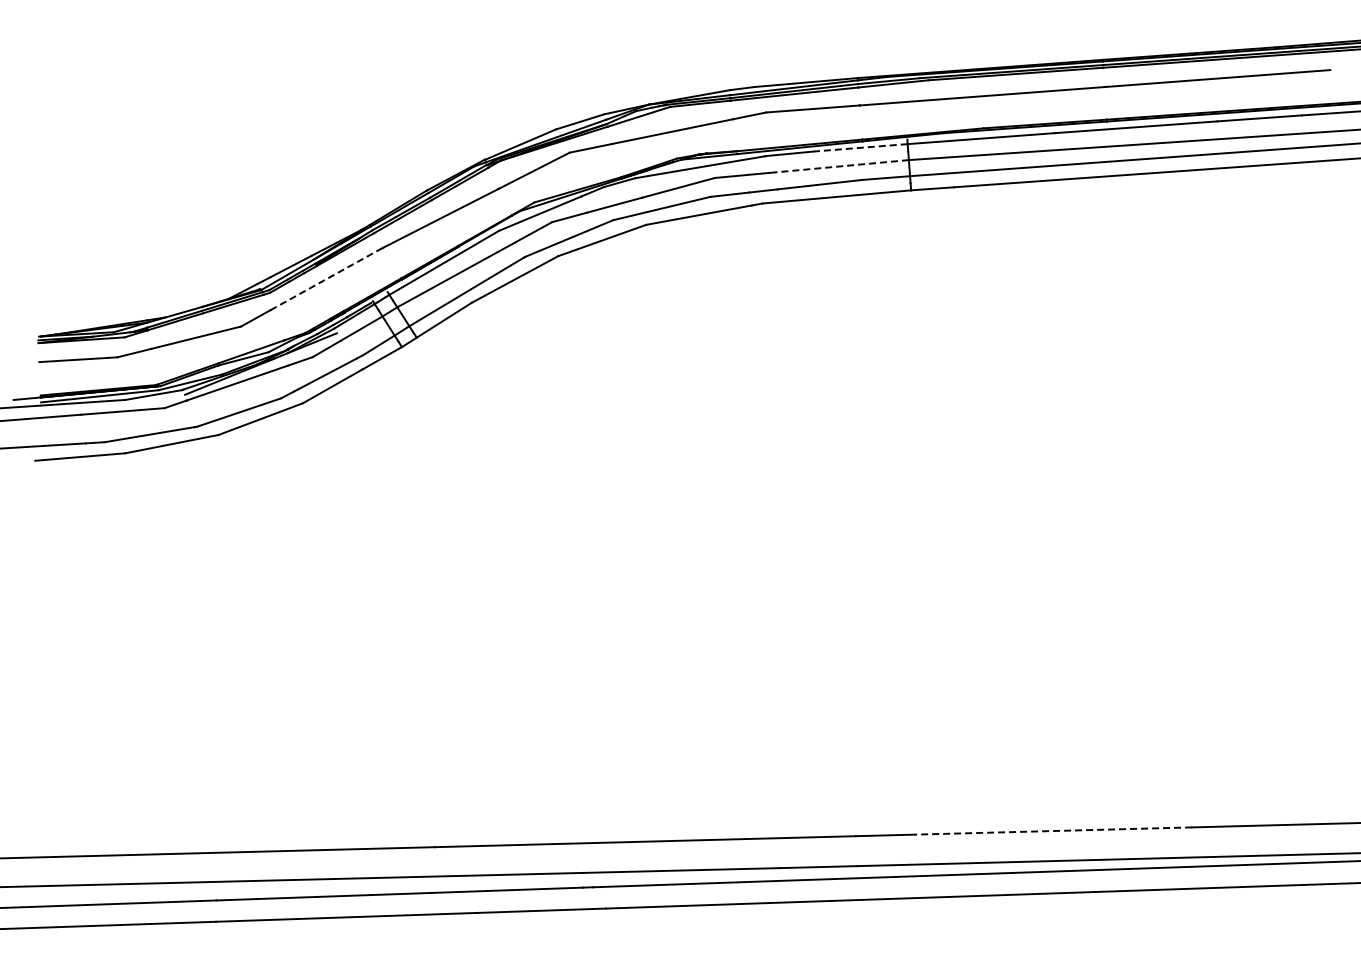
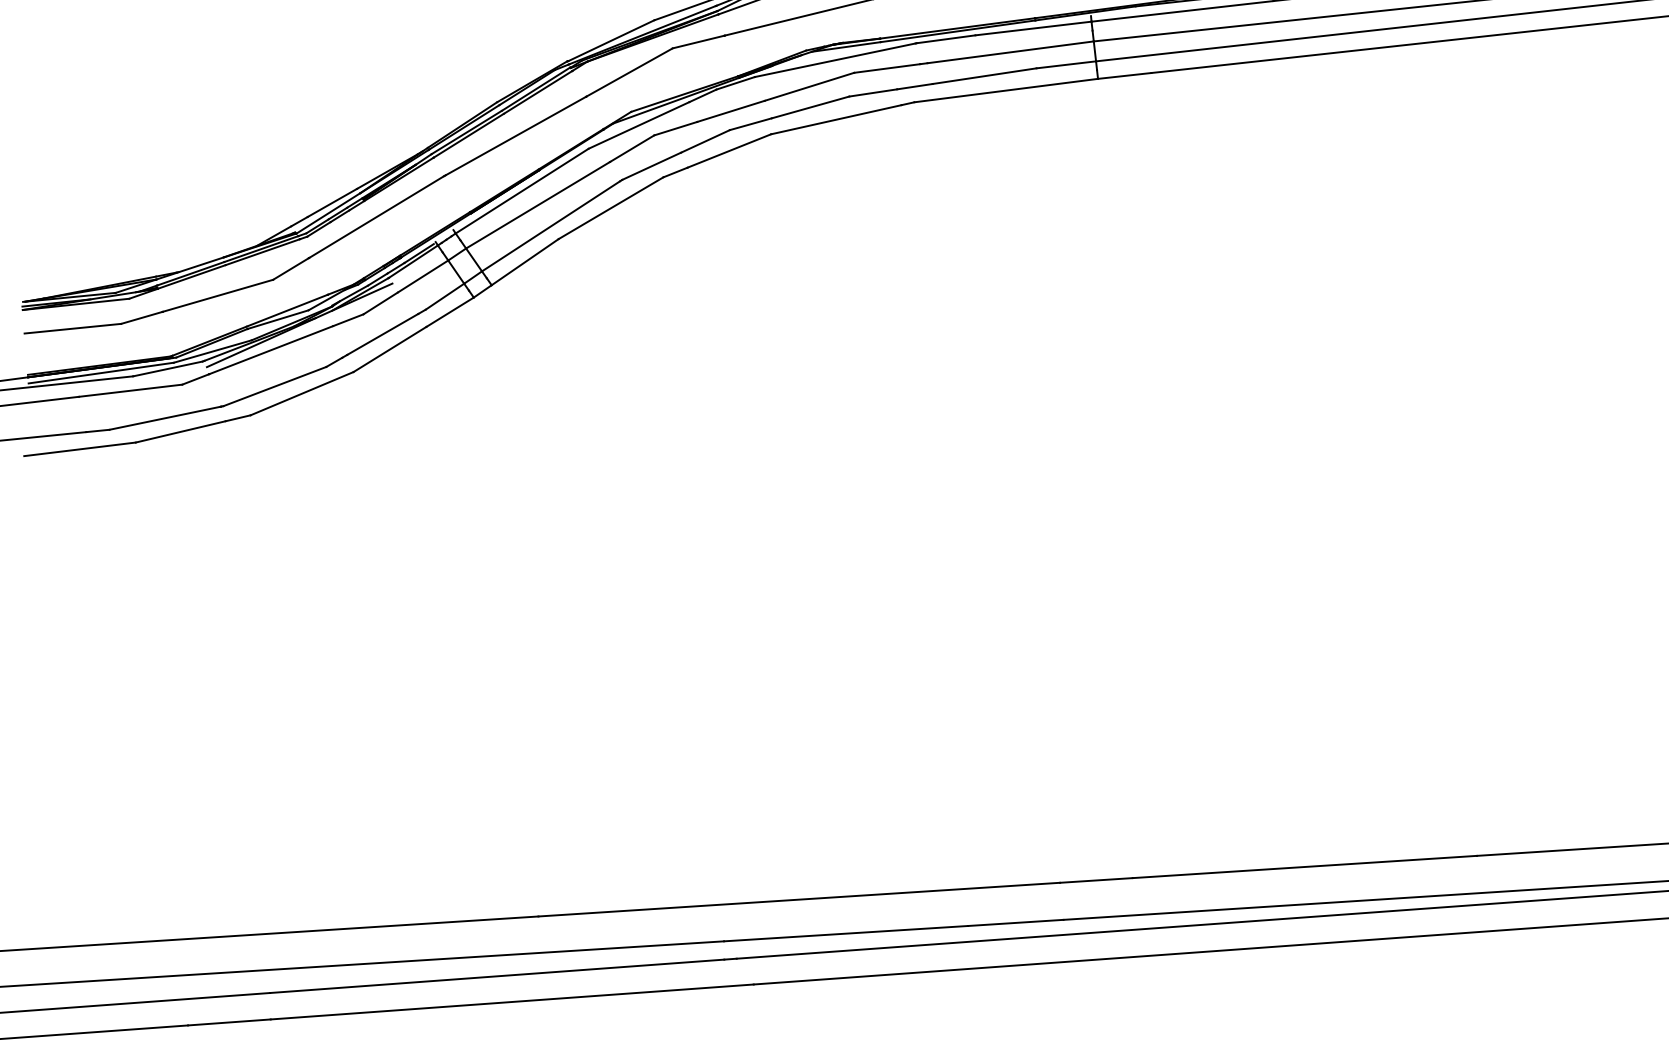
line: (860, 147) -> (1033, 28), dashed -> solid
line: (841, 166) -> (1010, 52), dashed -> solid
line: (326, 279) -> (376, 217), dashed -> solid
line: (1053, 831) -> (1305, 867), dashed -> solid

